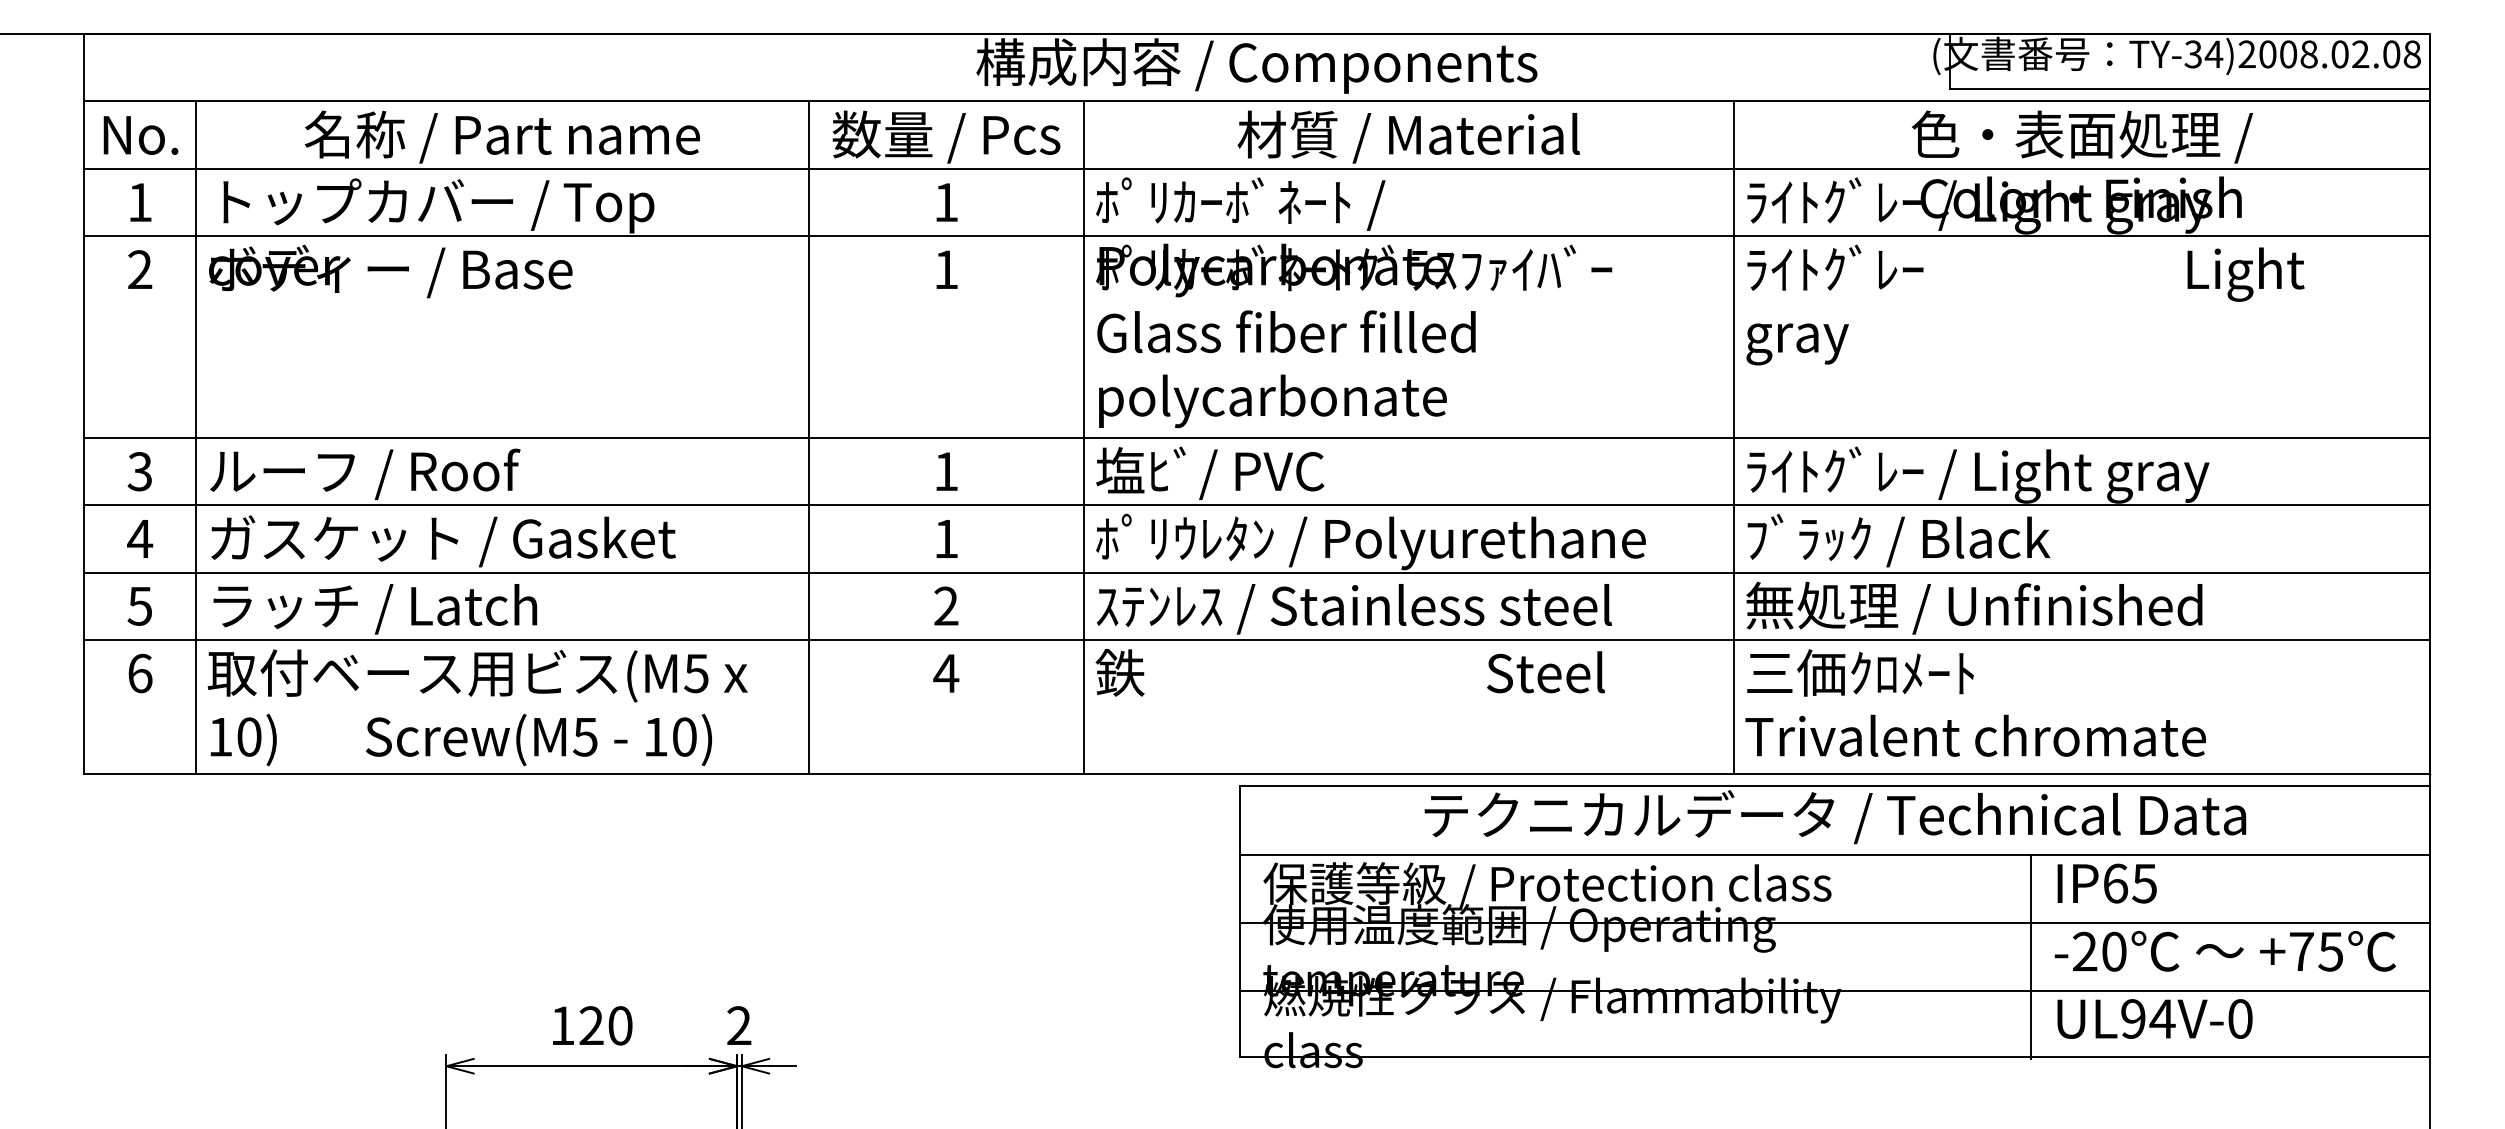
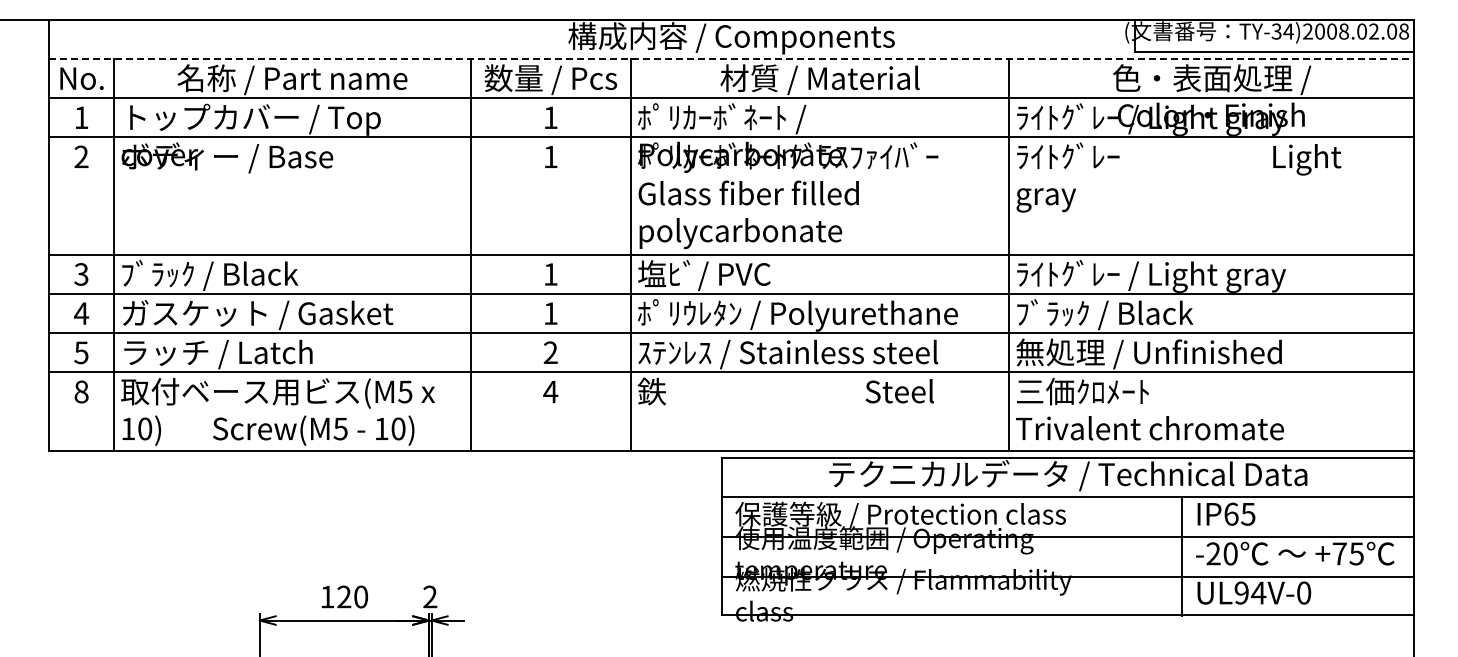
line: (1256, 100) -> (731, 58), solid -> dashed
text: (365, 473) -> (212, 275), ルーフ / Roof -> ﾌﾞﾗｯｸ / Black
text: (140, 672) -> (81, 391), 6 -> 8

